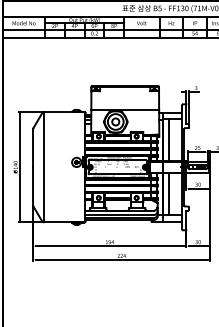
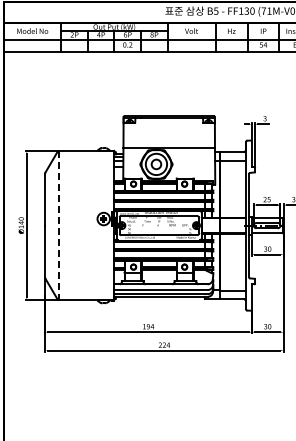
line: (169, 139) -> (228, 188), removed
line: (43, 167) -> (59, 226), solid -> dashed
line: (169, 193) -> (228, 261), removed

